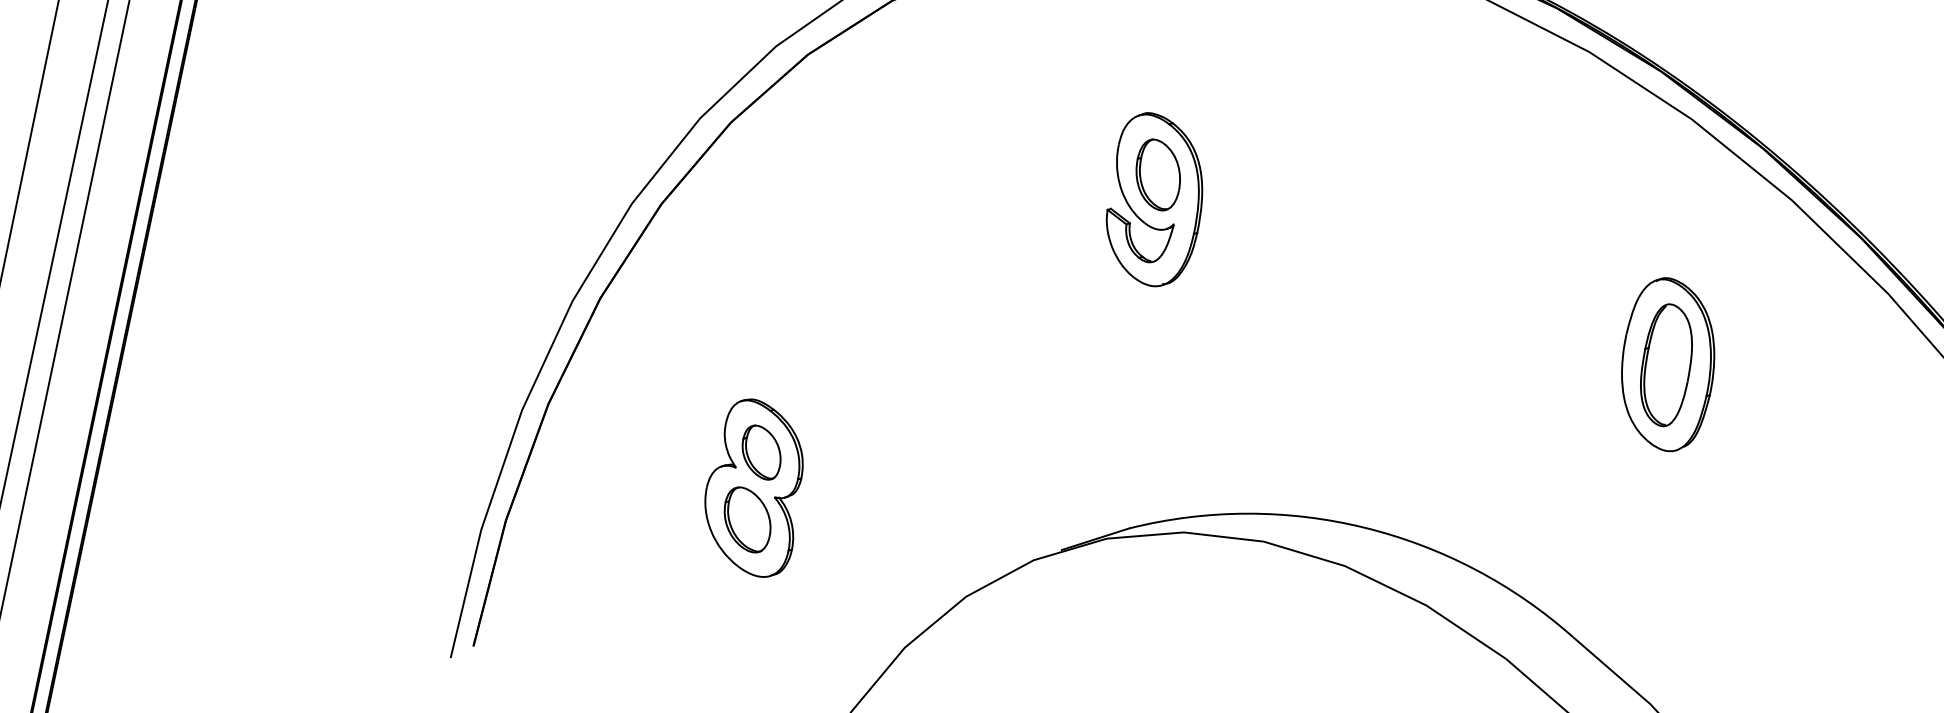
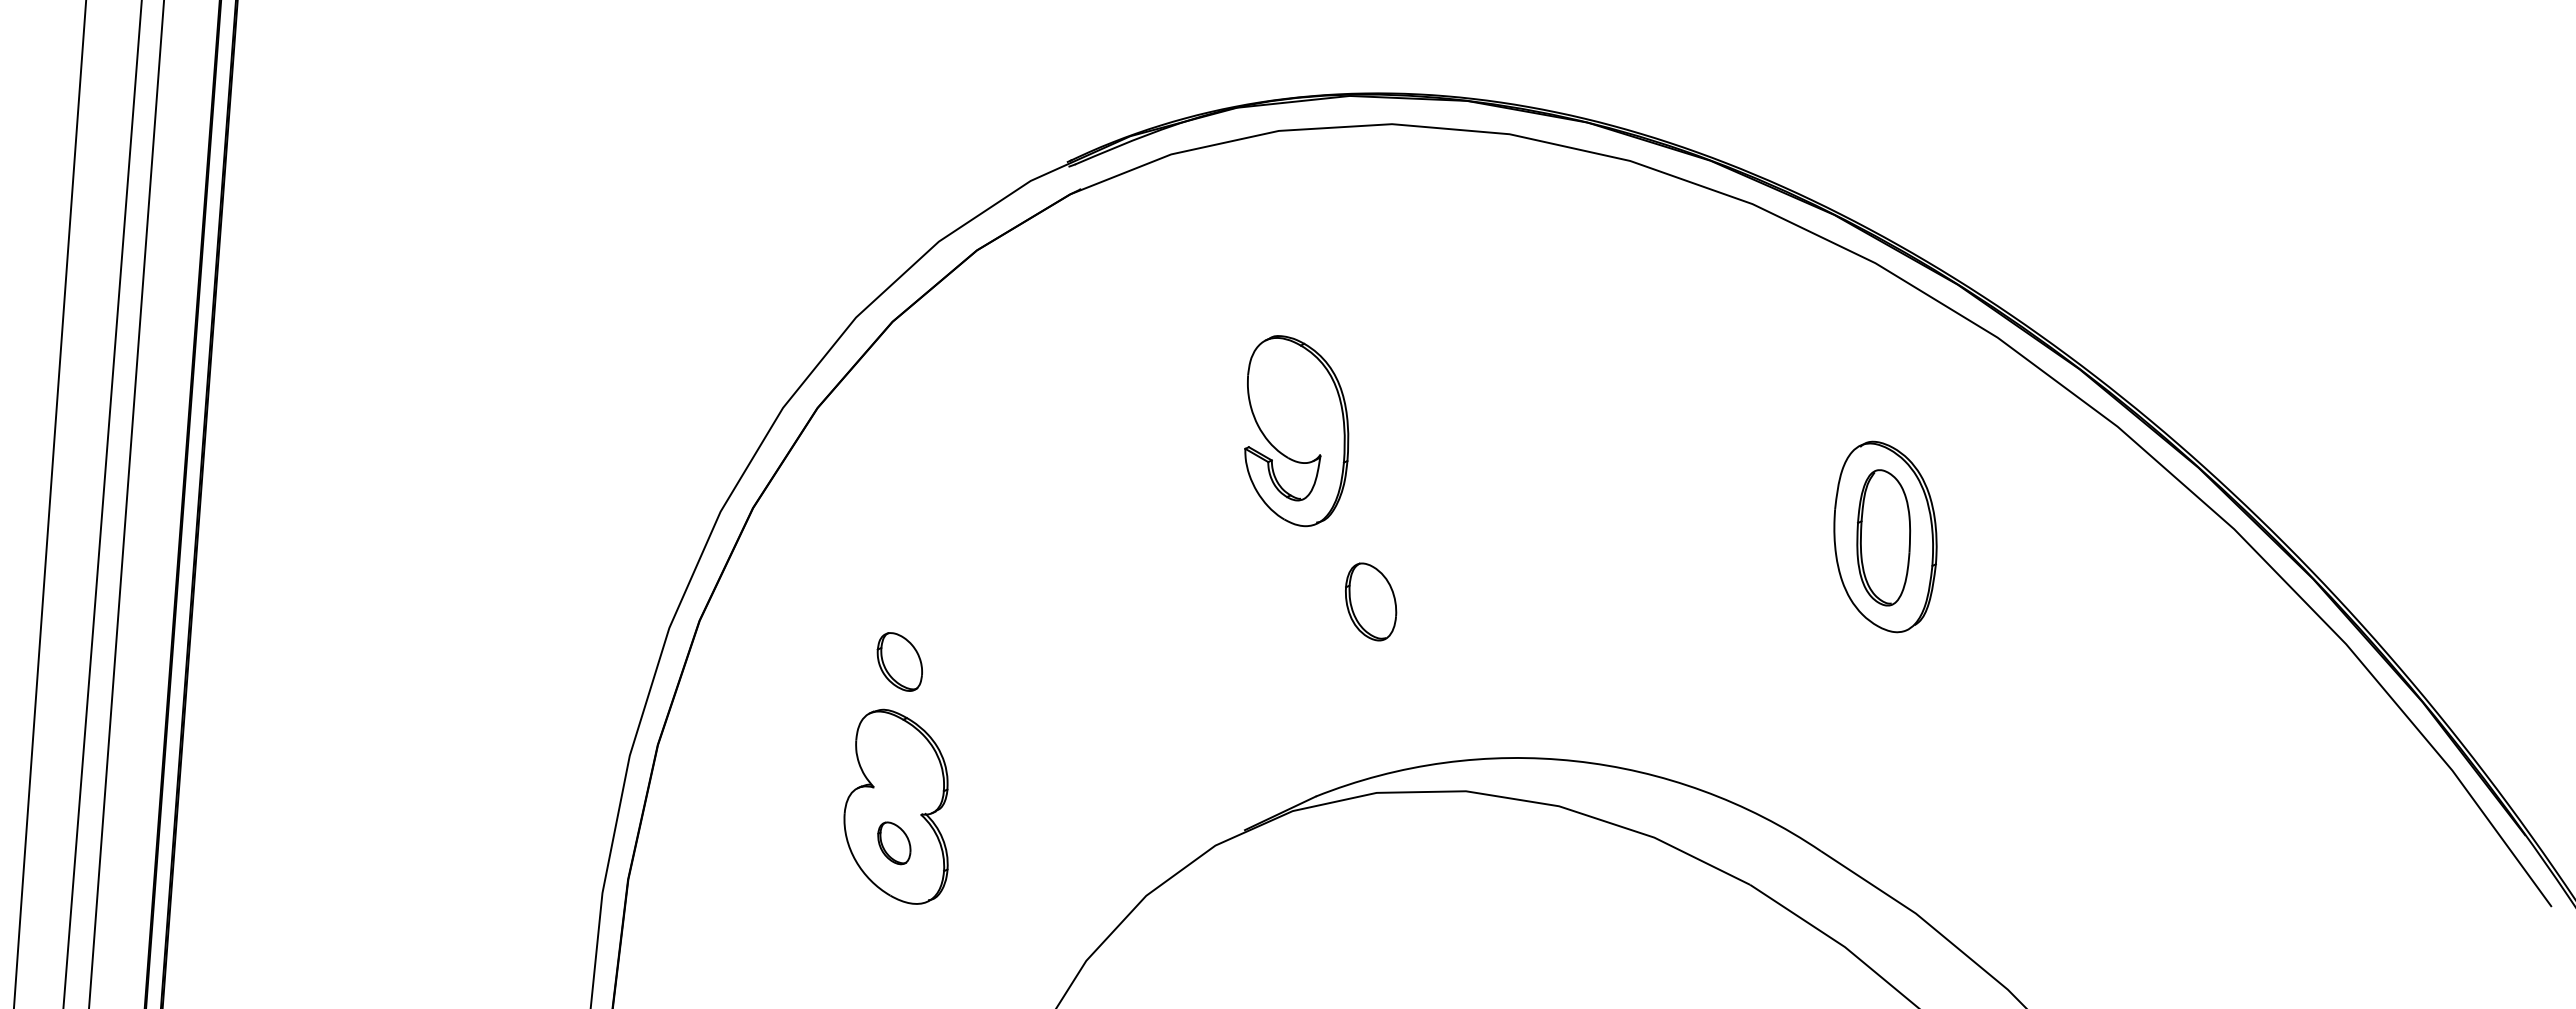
part: (1158, 174) -> (1371, 601), moved
part: (761, 452) -> (899, 661), moved
part: (747, 520) -> (894, 843), size x0.6

